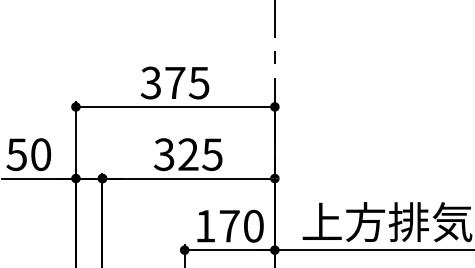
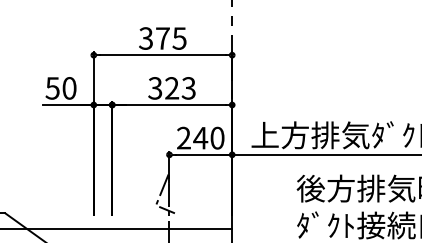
text: (212, 154) -> (188, 88), 325 -> 323
text: (217, 225) -> (192, 137), 170 -> 240

